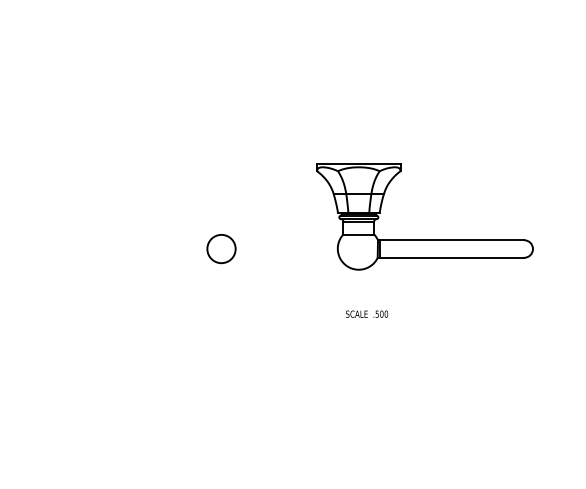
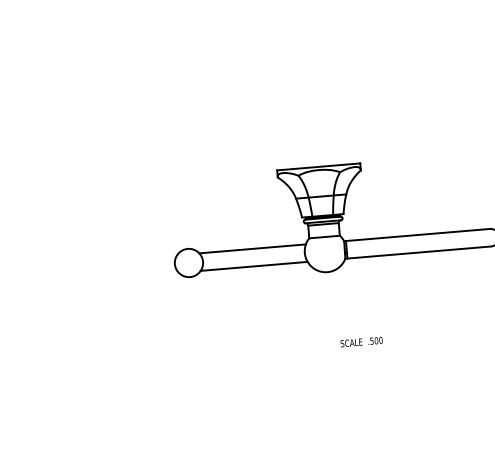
line: (285, 240) -> (252, 249), added
line: (285, 257) -> (253, 266), added
text: (367, 313) -> (362, 341), moved

